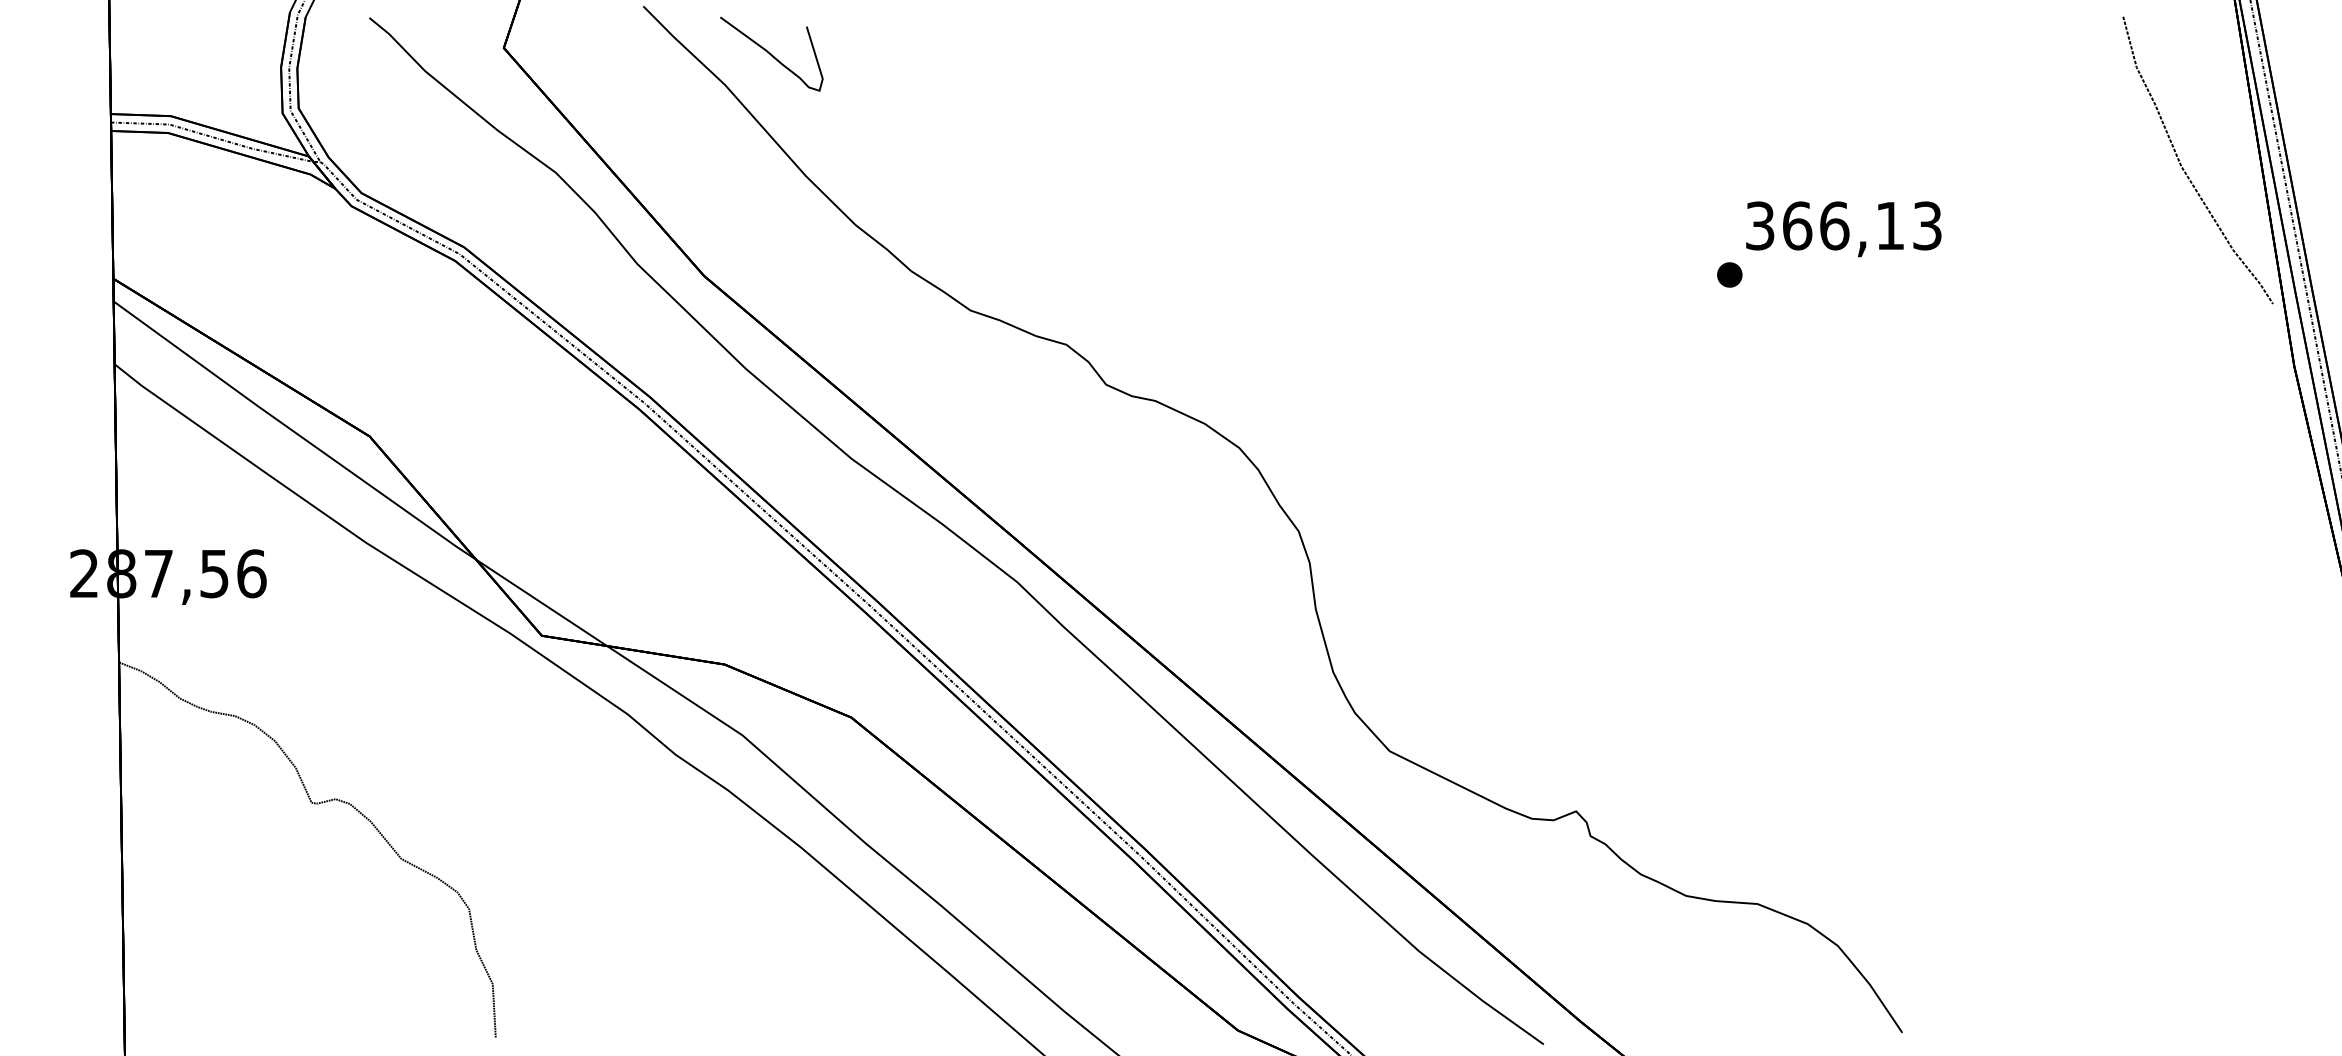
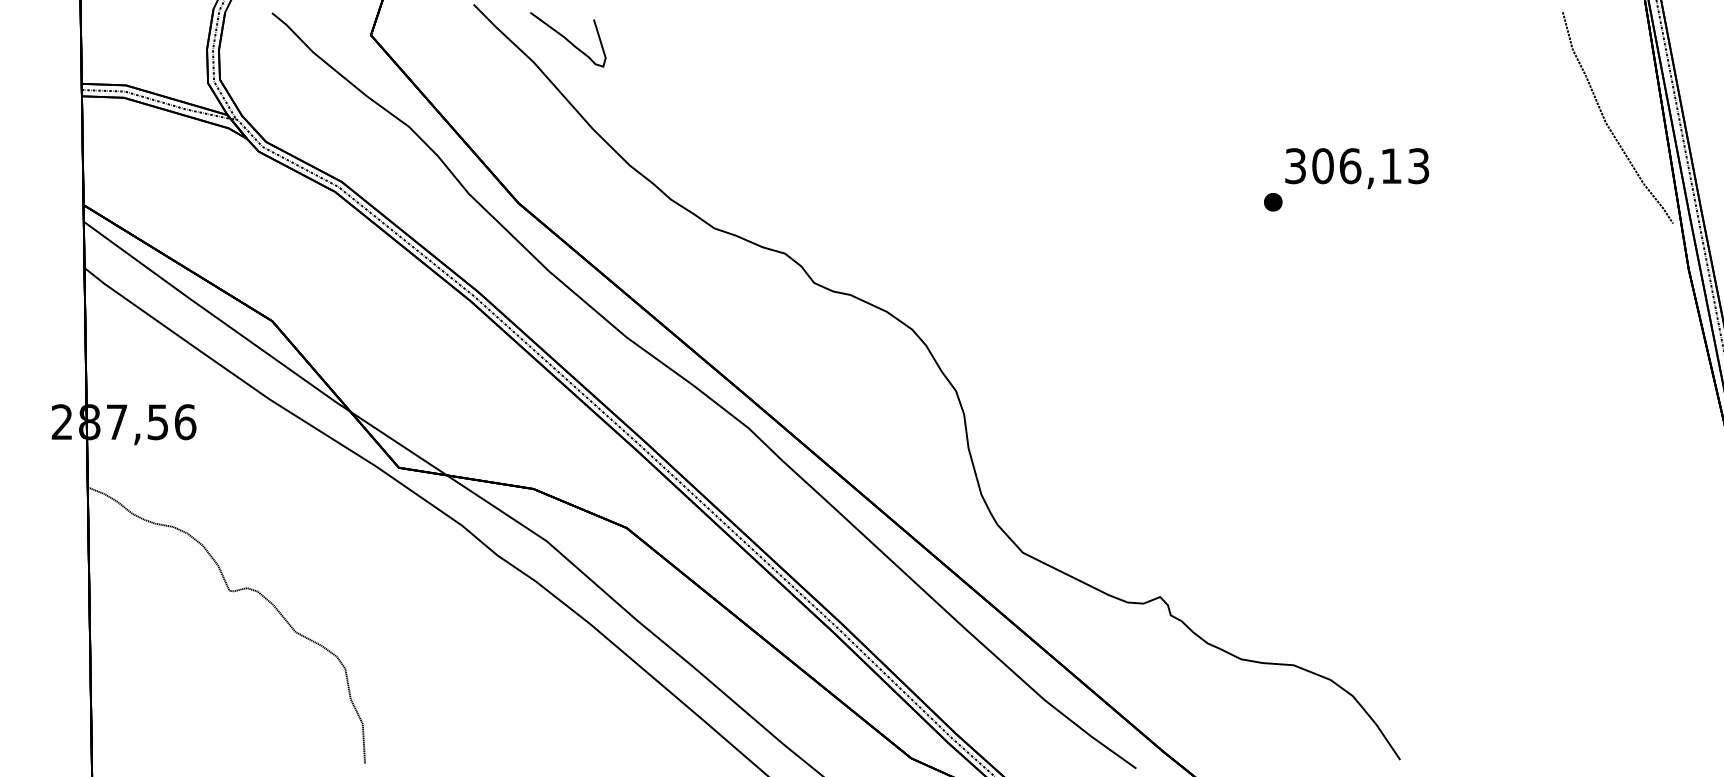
text: (1797, 225) -> (1323, 165), 366,13 -> 306,13

